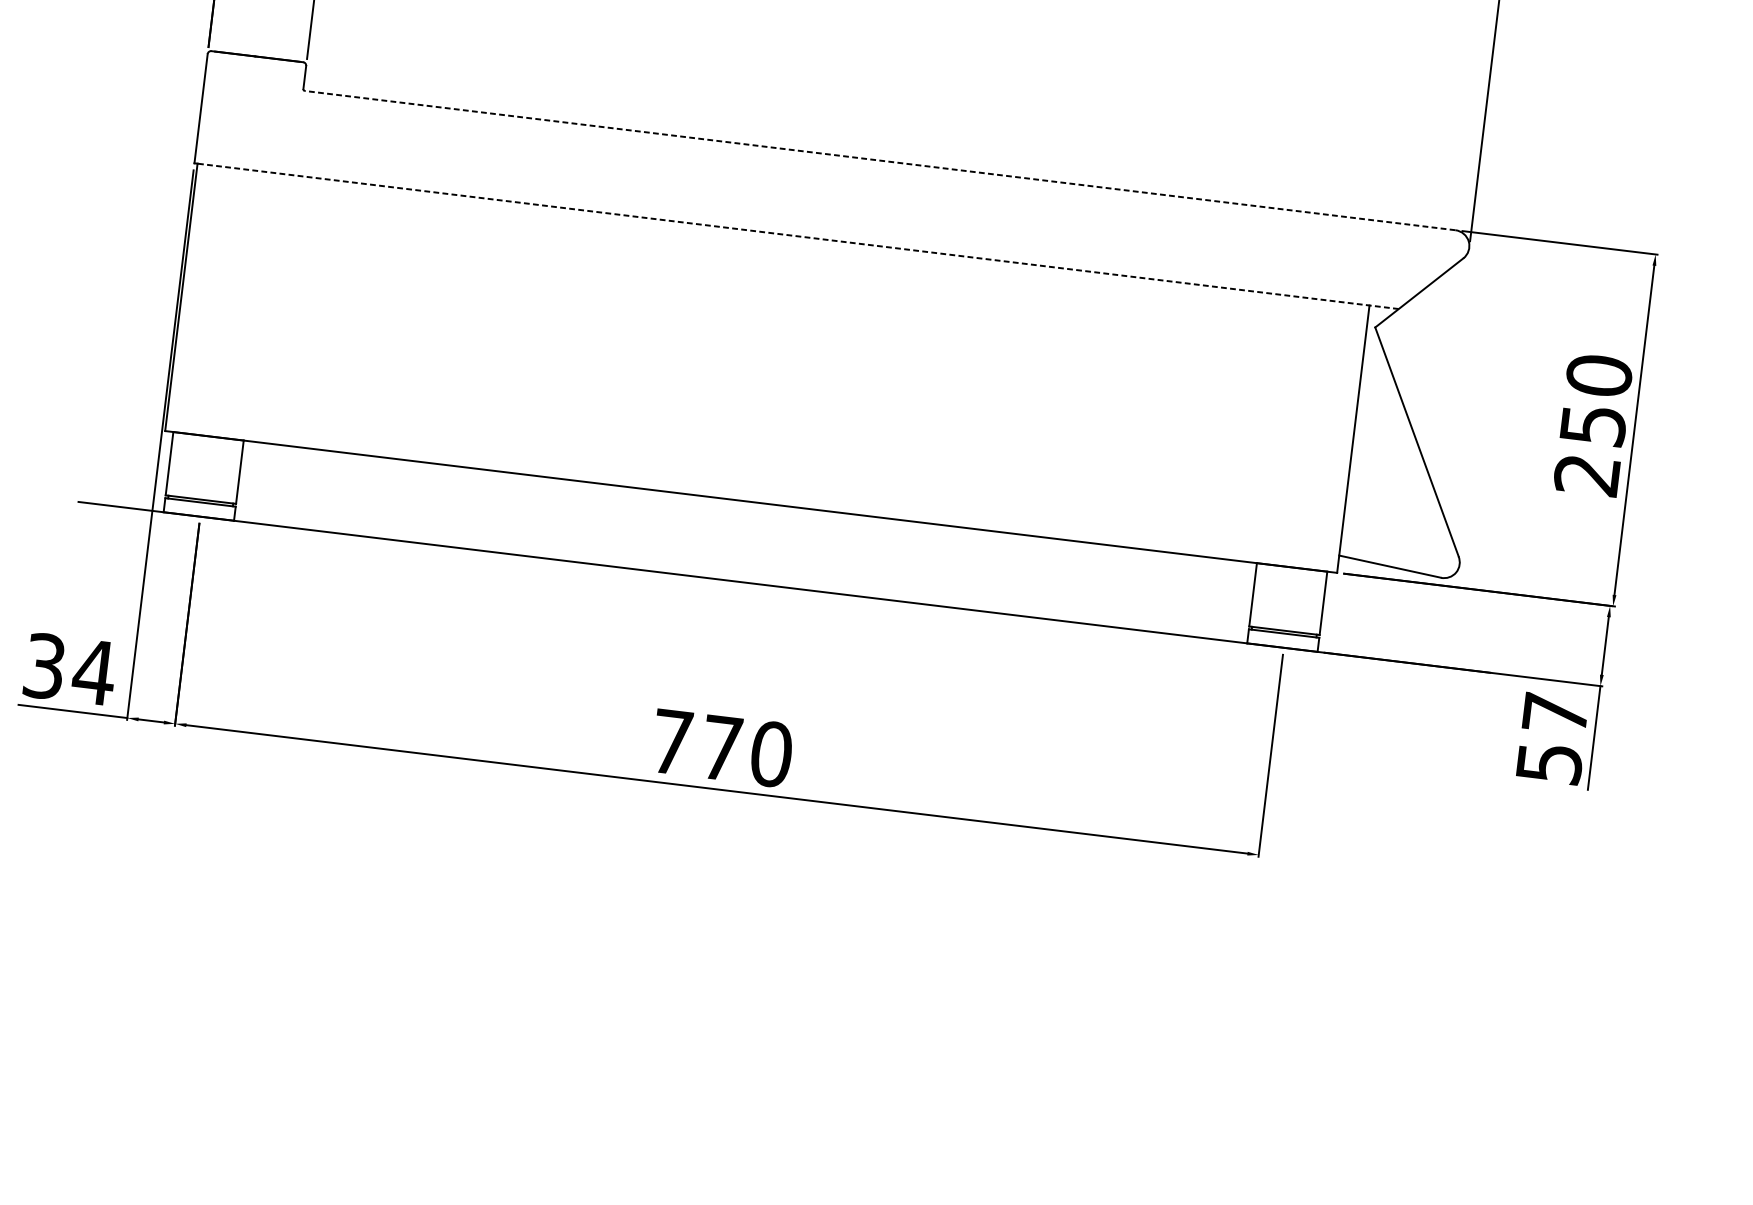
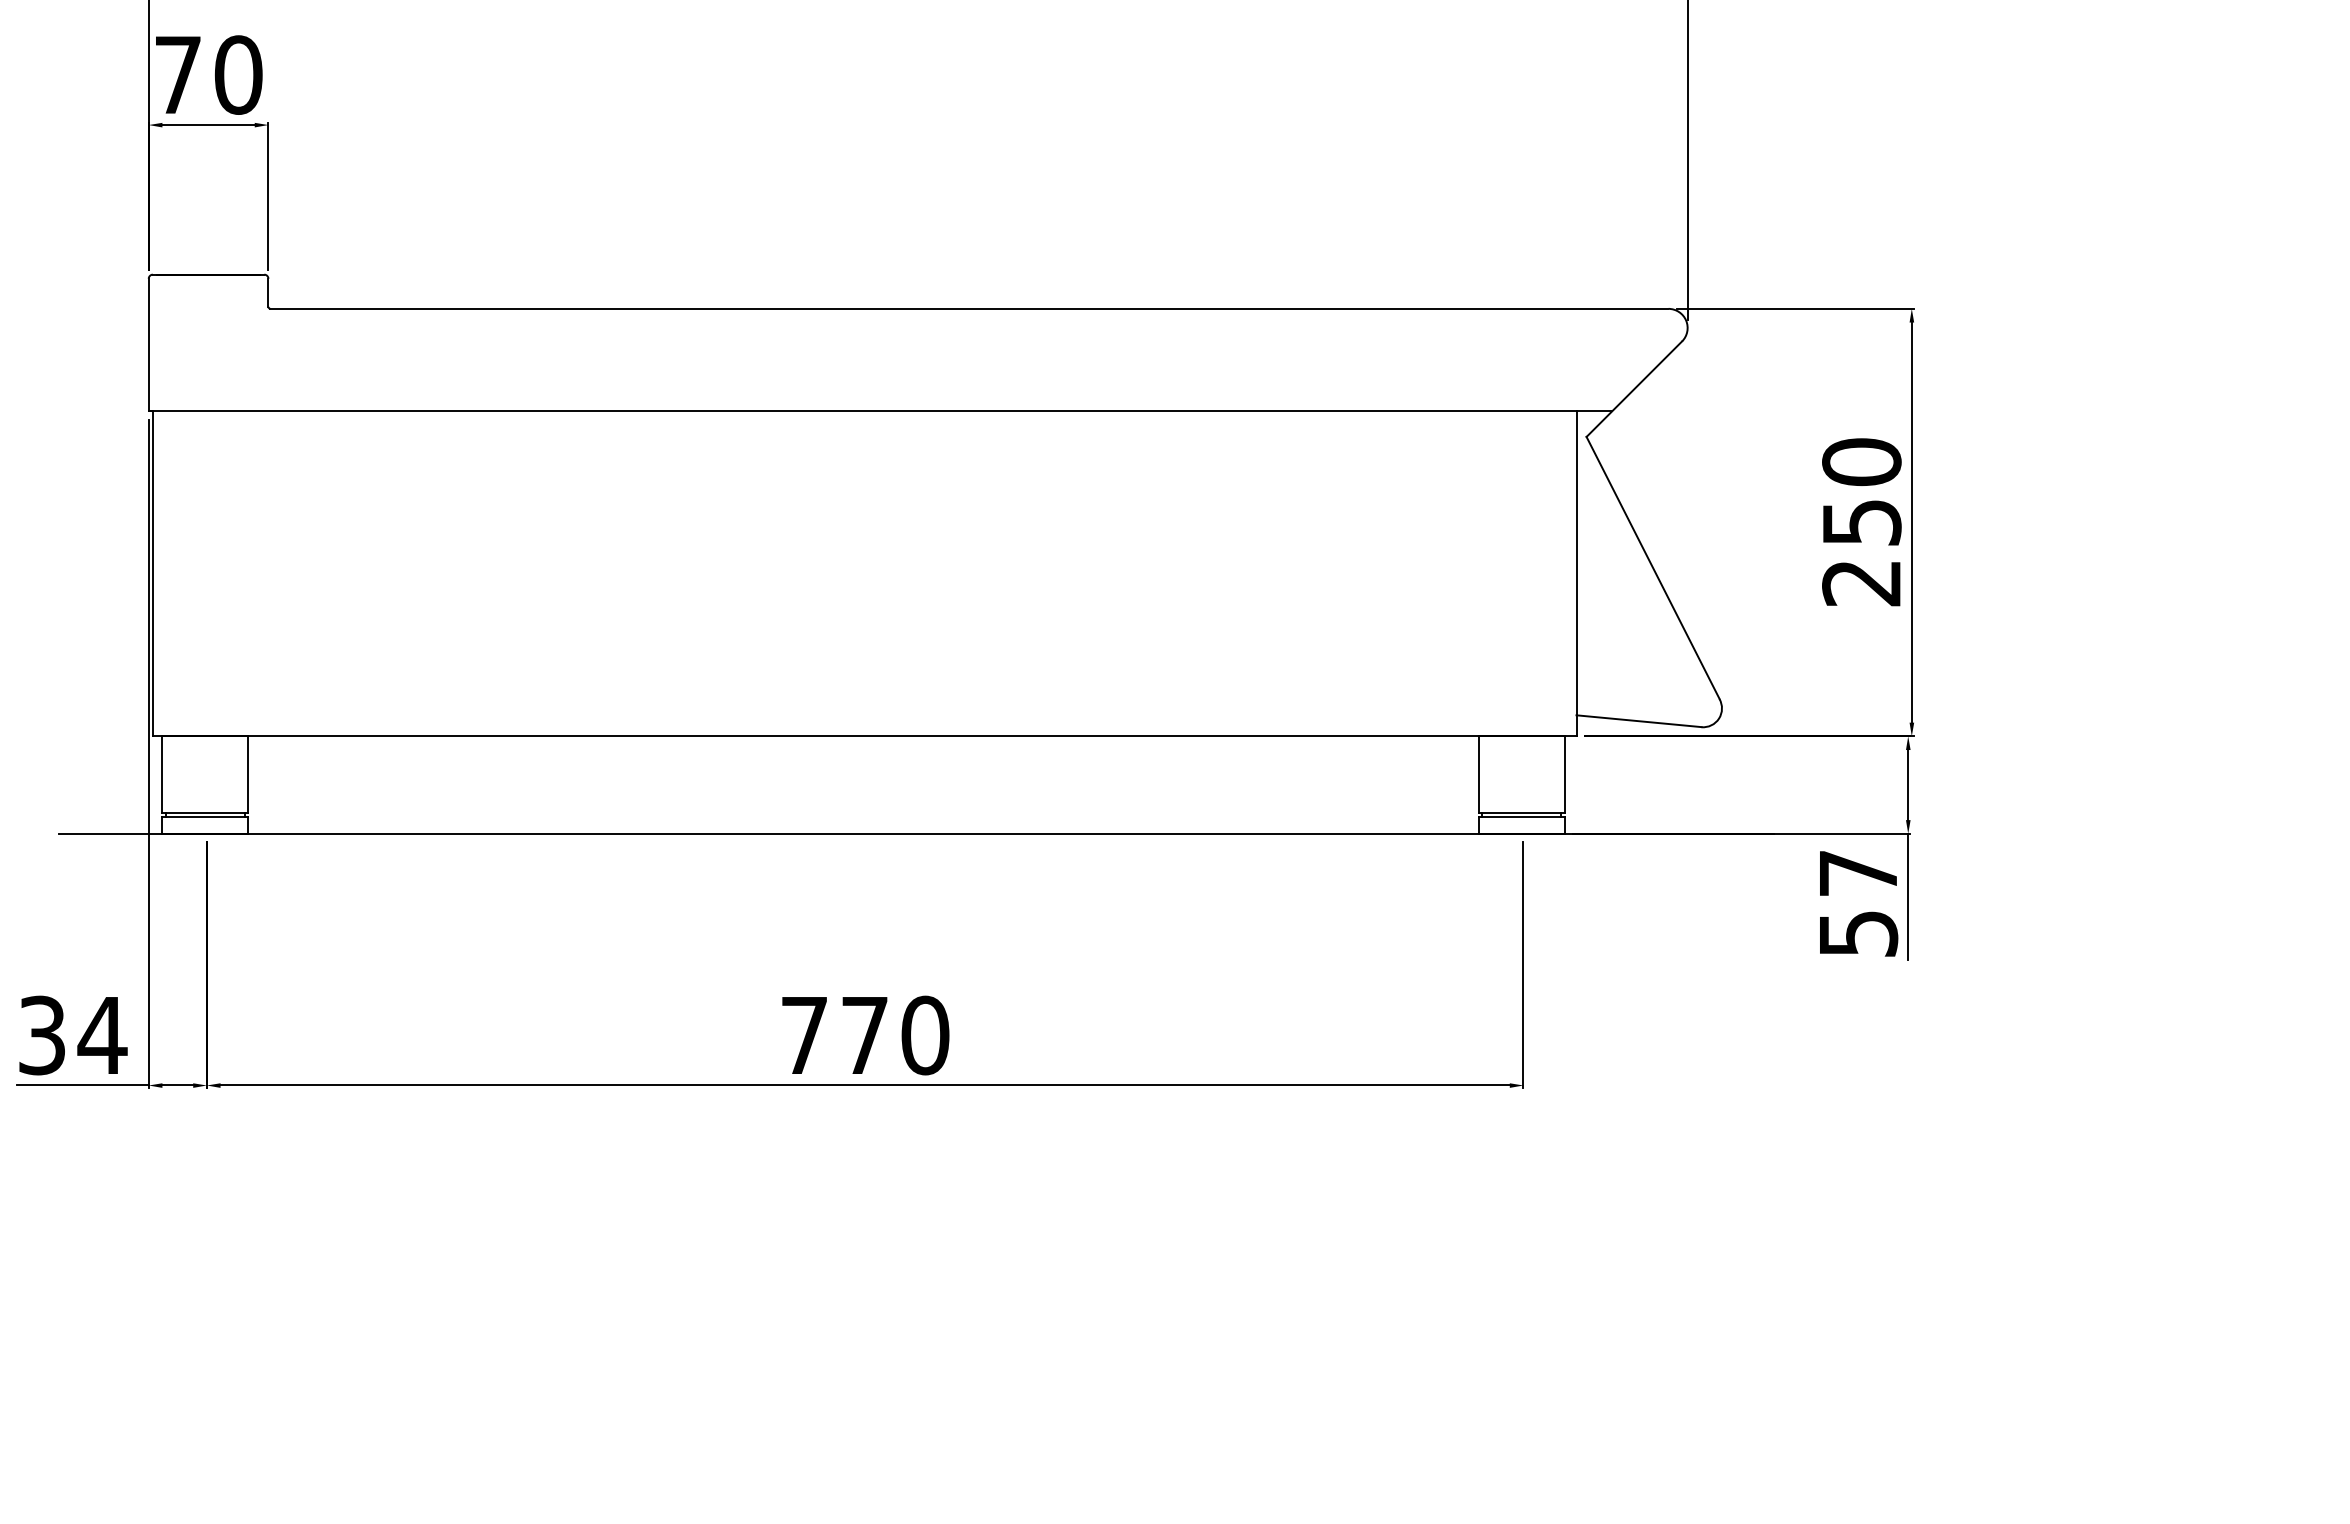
line: (880, 160) -> (969, 308), dashed -> solid
line: (796, 236) -> (880, 411), dashed -> solid

